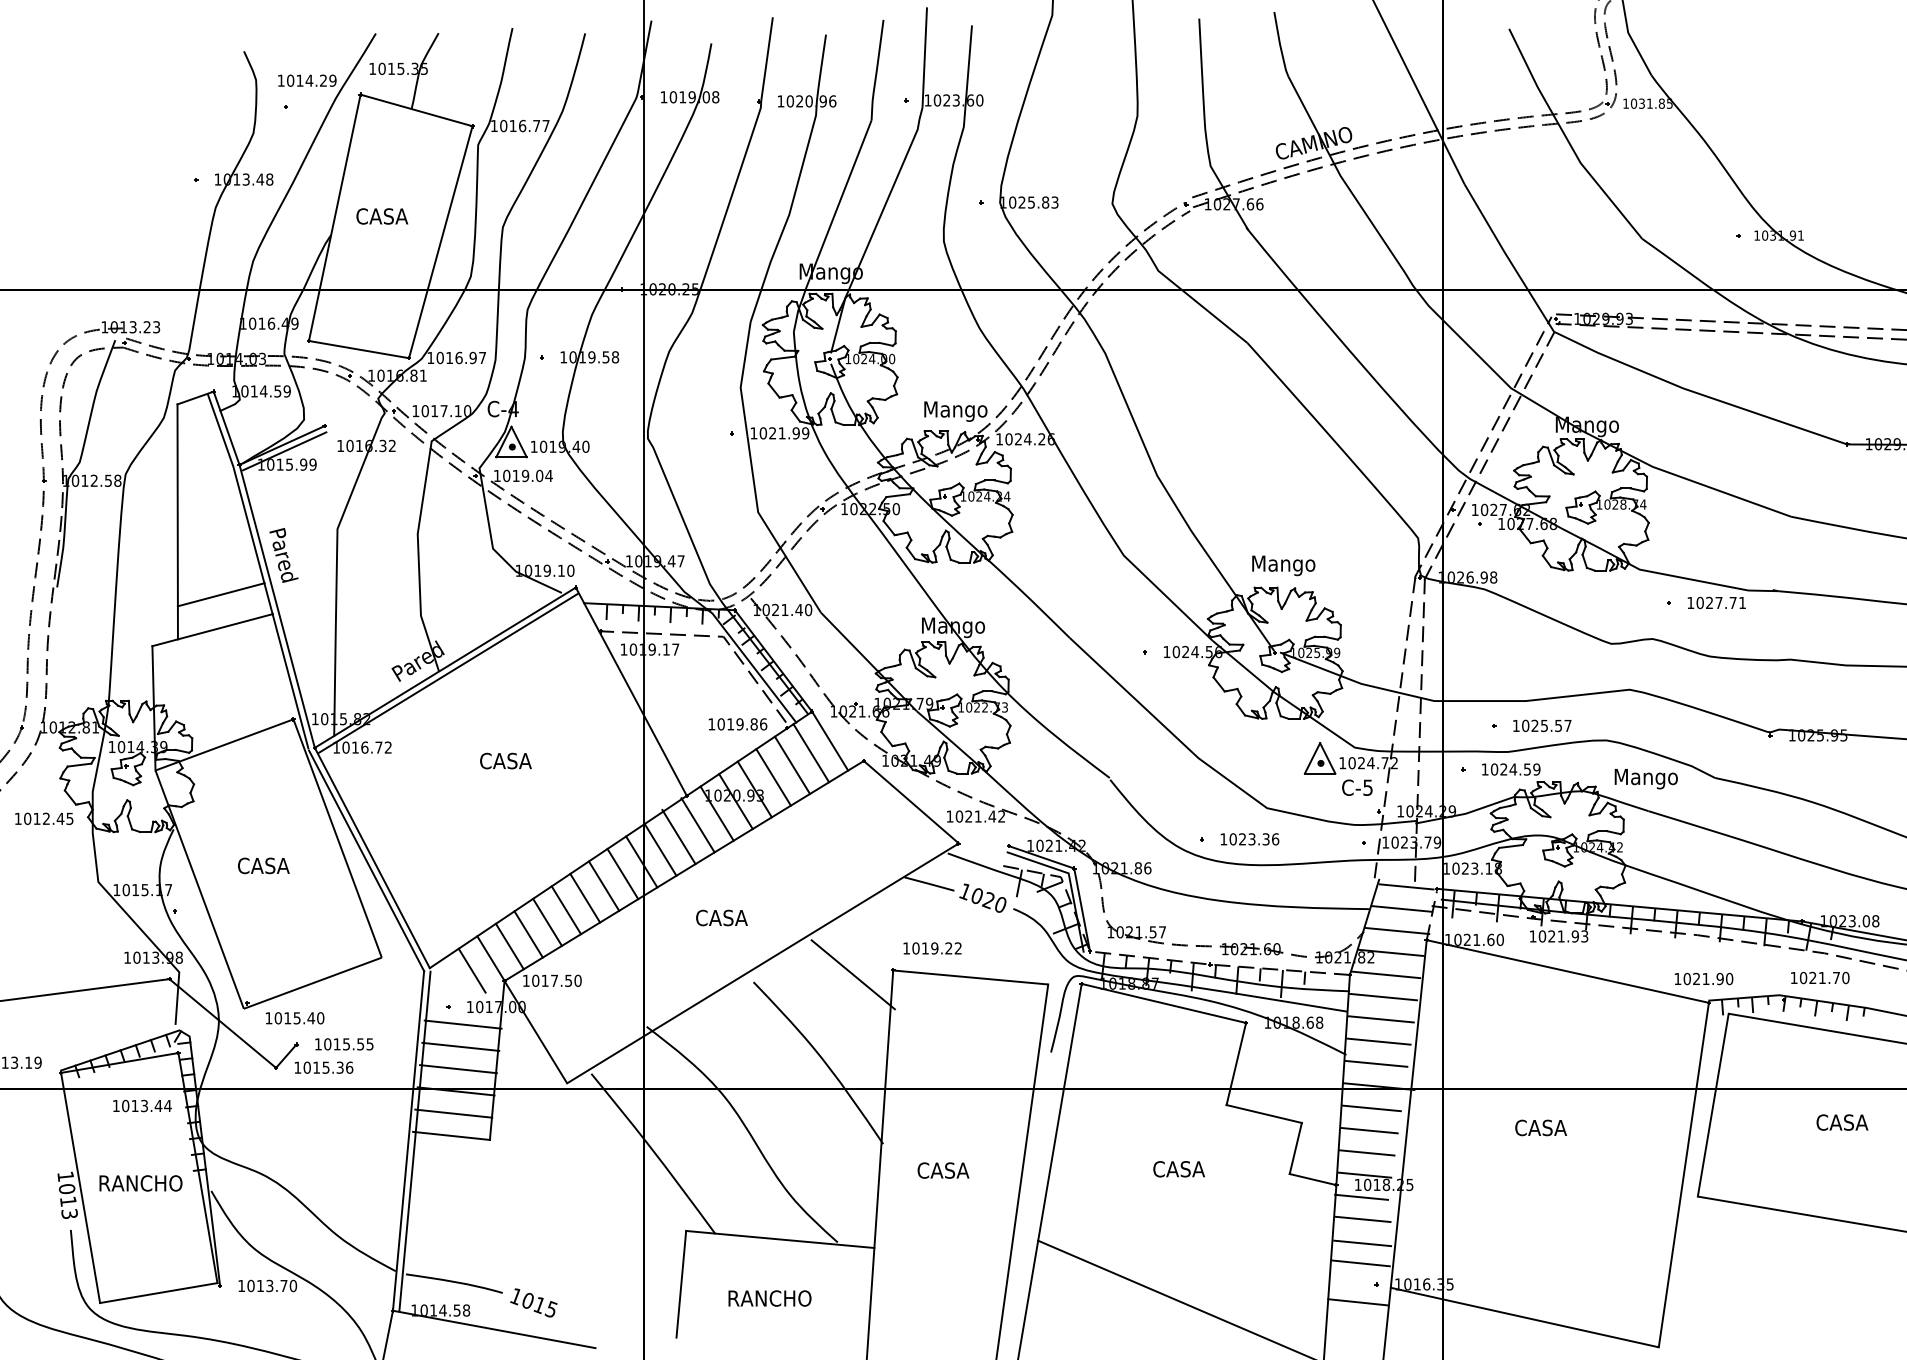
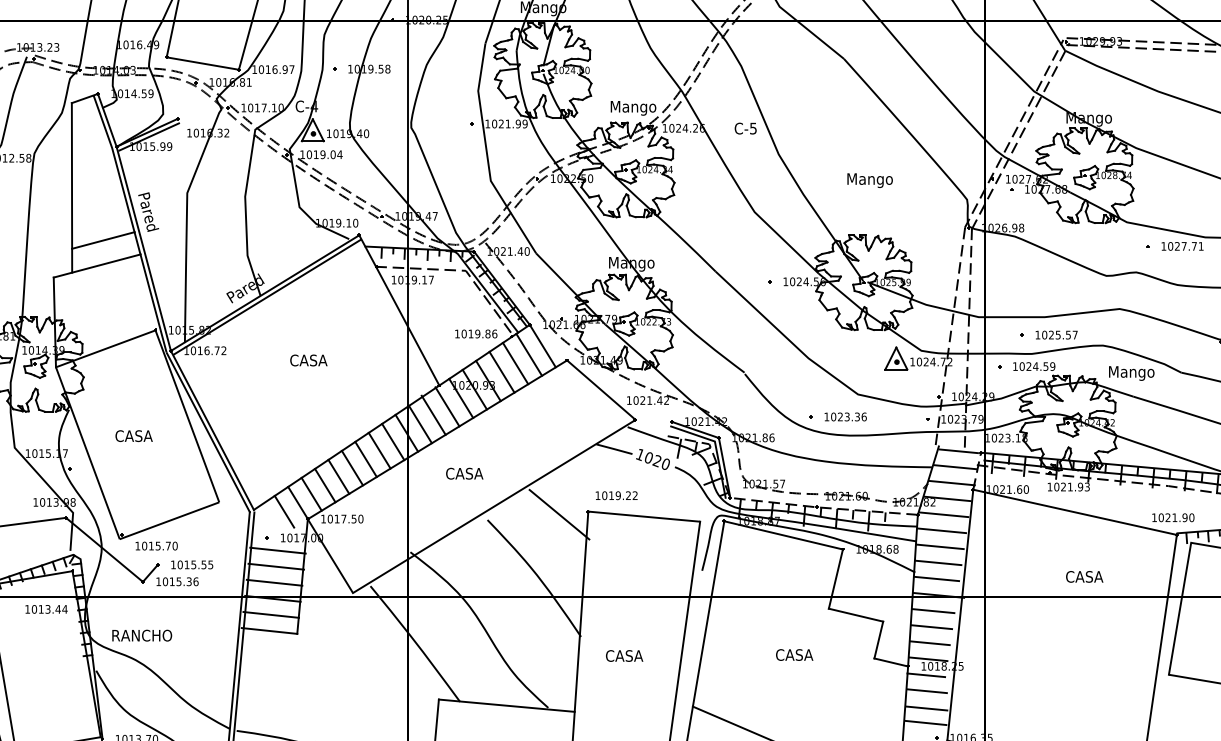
text: (1283, 565) -> (869, 180), moved
text: (1357, 787) -> (745, 128), moved
text: (311, 1018) -> (168, 546), 1015.40 -> 1015.70
text: (1540, 1127) -> (1084, 576), moved
text: (140, 1183) -> (141, 635), moved

